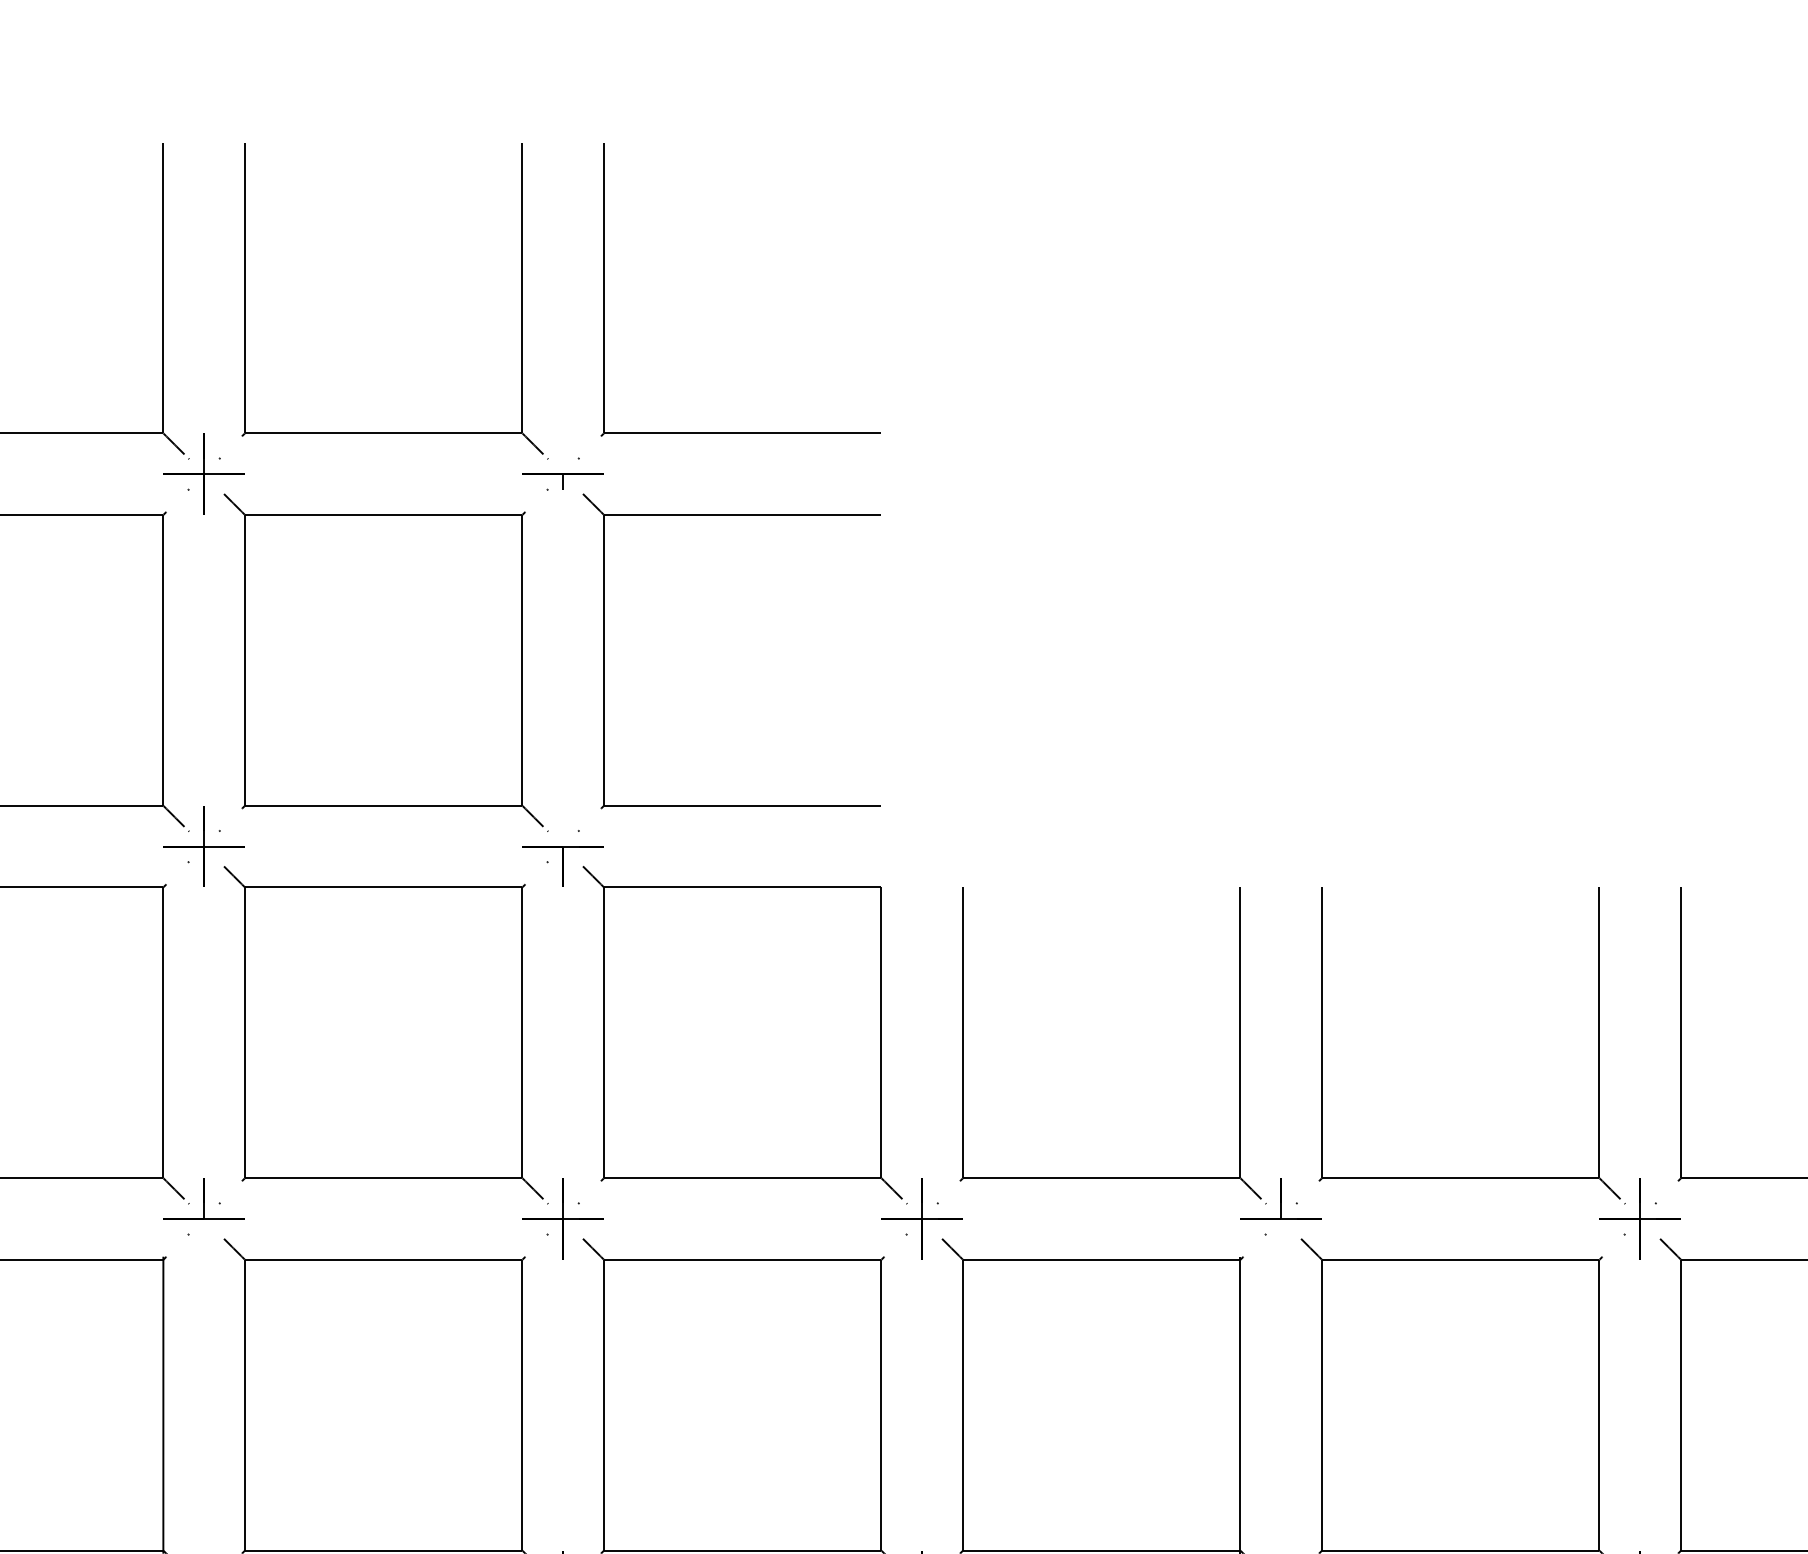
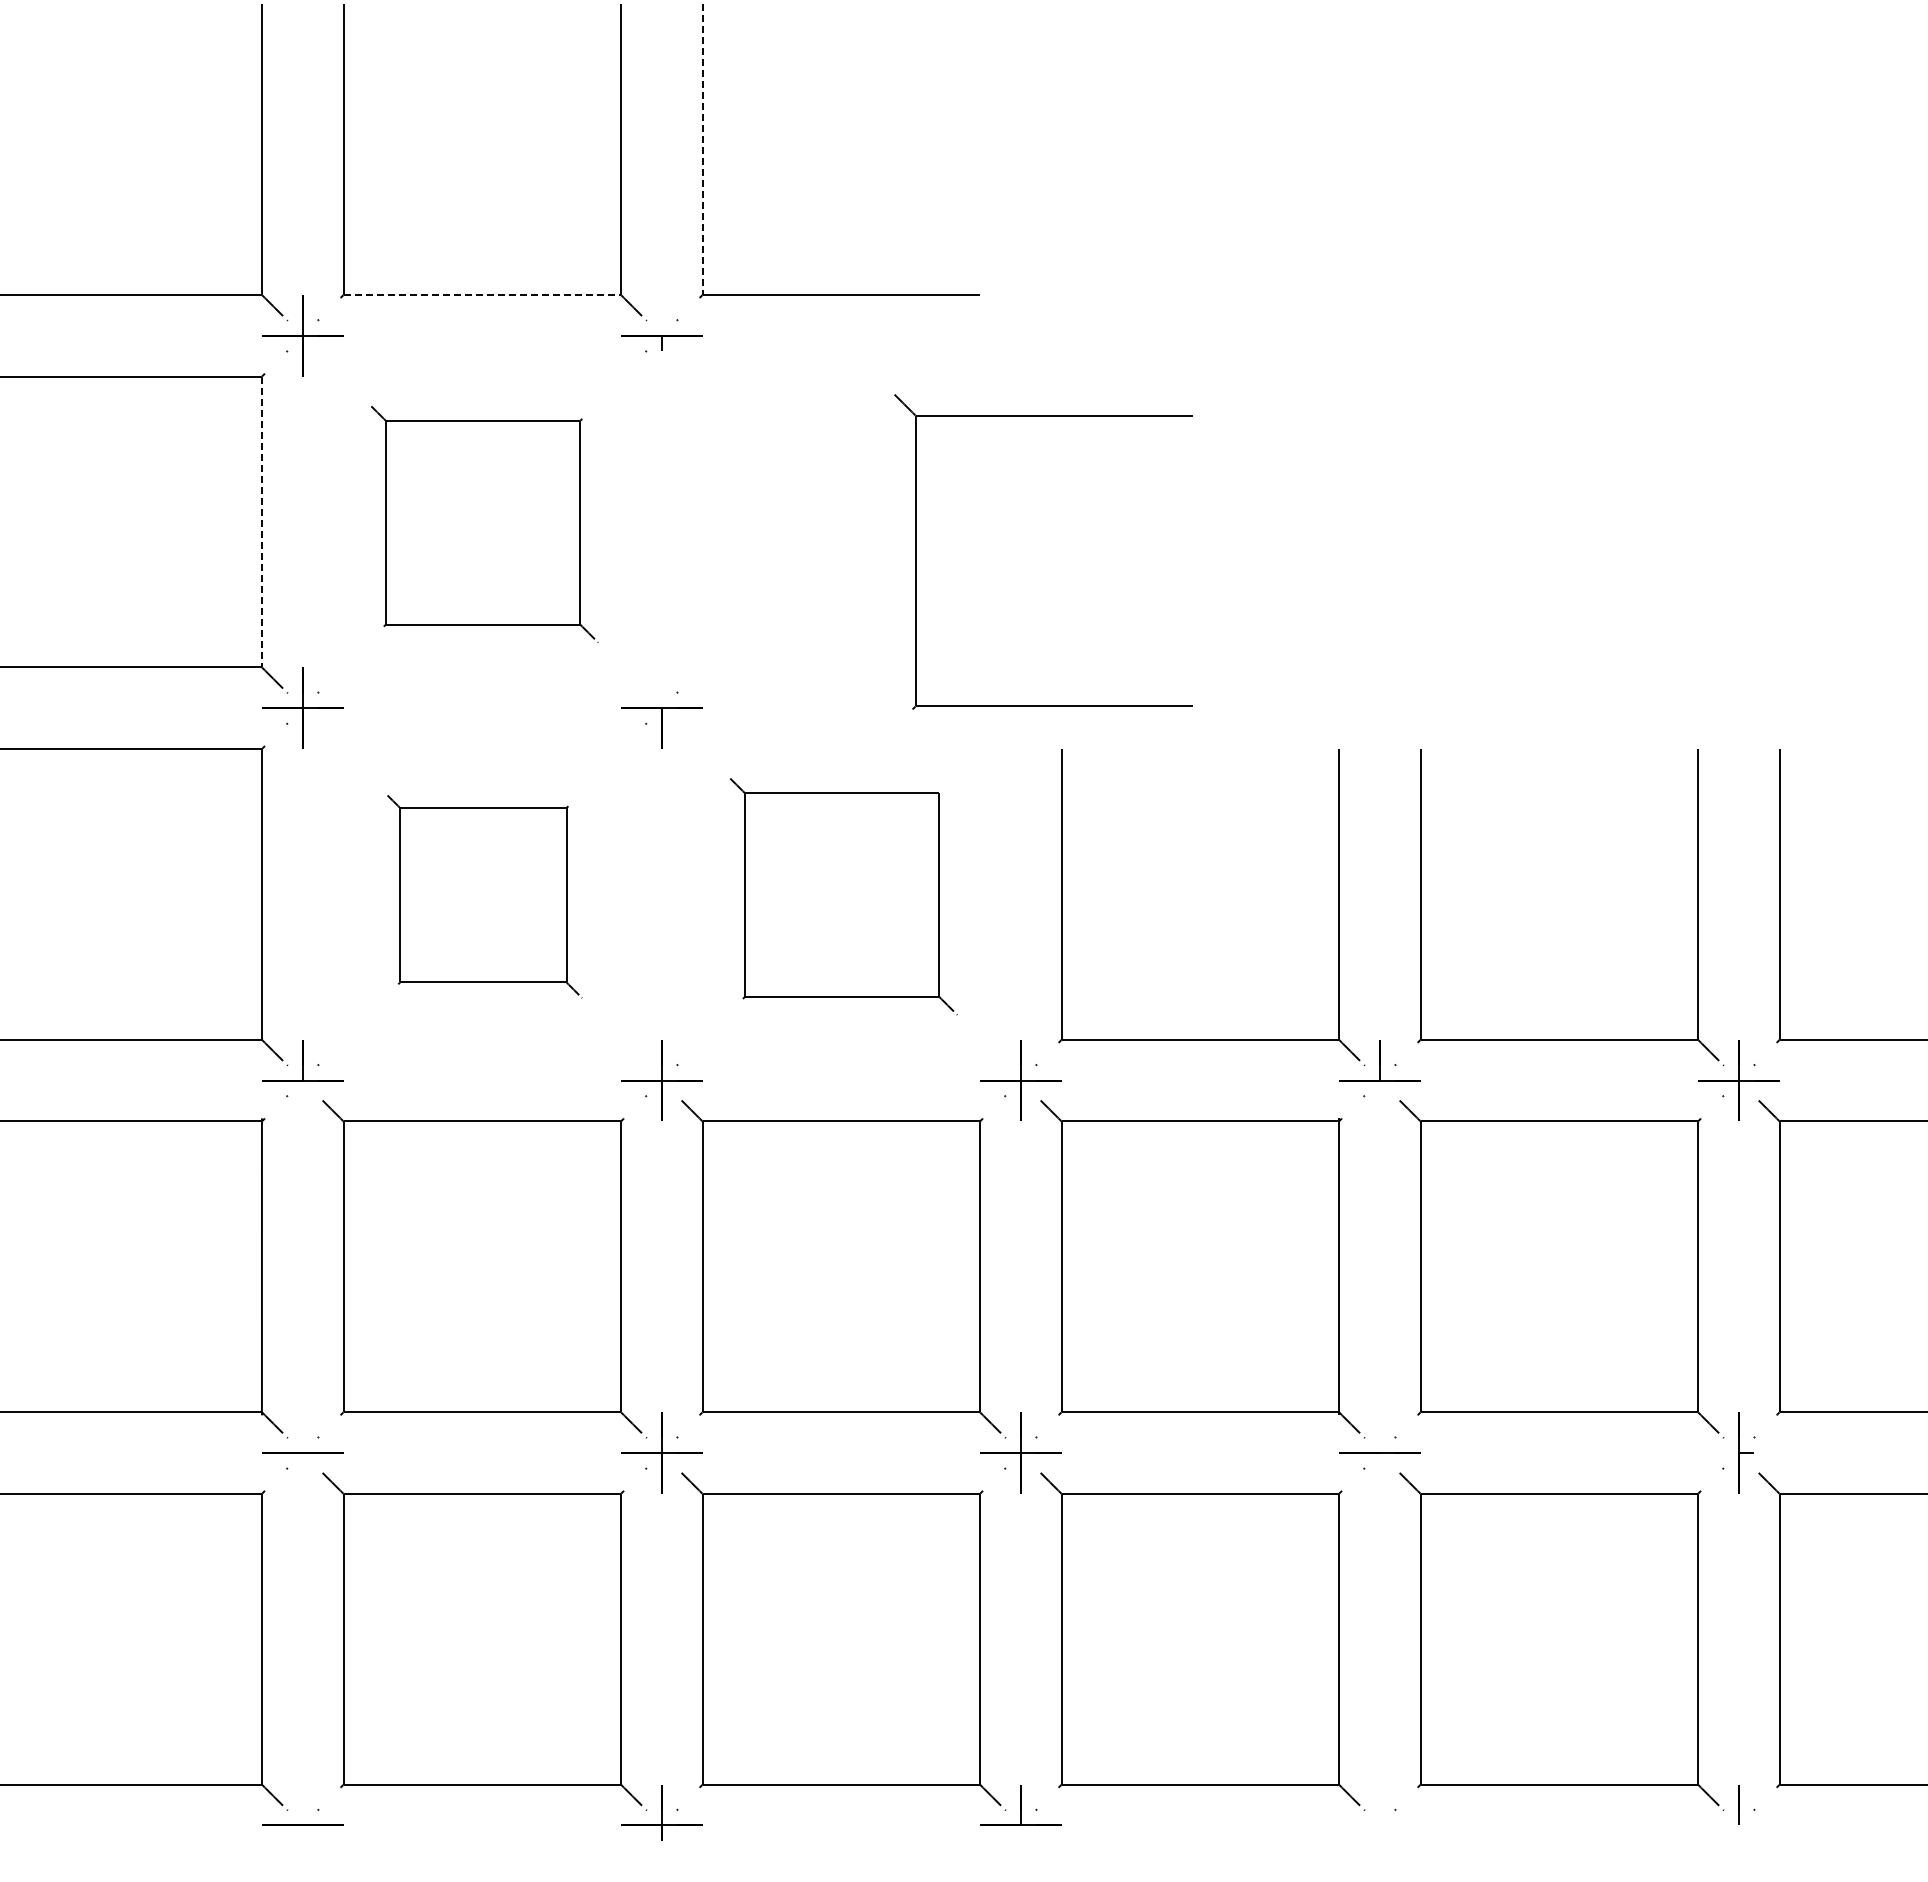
line: (603, 288) -> (702, 150), solid -> dashed
line: (383, 433) -> (482, 295), solid -> dashed
part: (604, 650) -> (916, 551), moved
line: (162, 660) -> (261, 522), solid -> dashed
part: (385, 662) -> (484, 524), size x0.7
part: (385, 1034) -> (484, 896), size x0.6
part: (744, 1034) -> (843, 896), size x0.7

